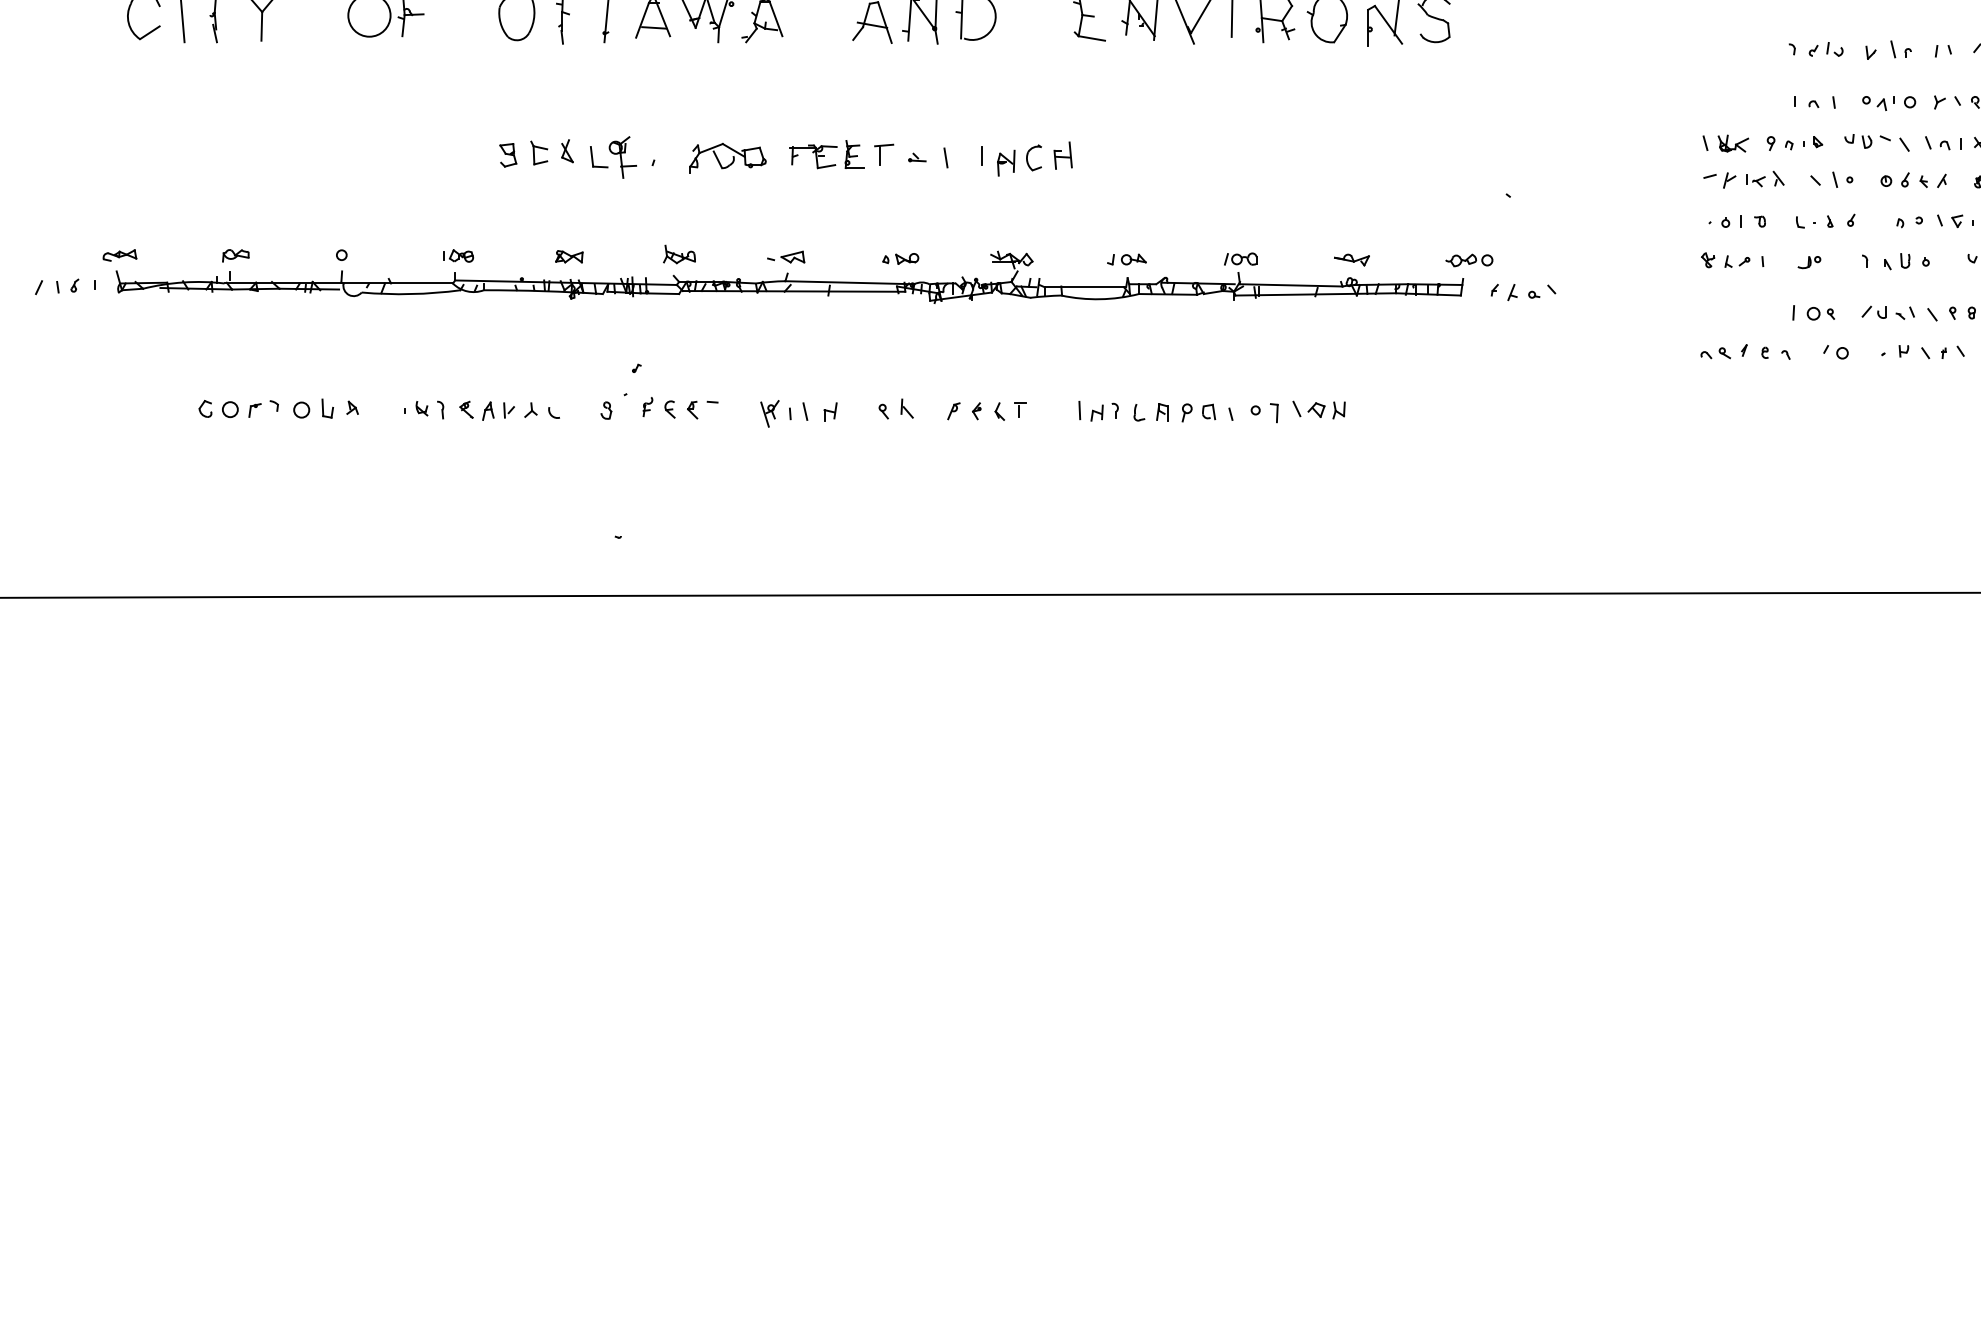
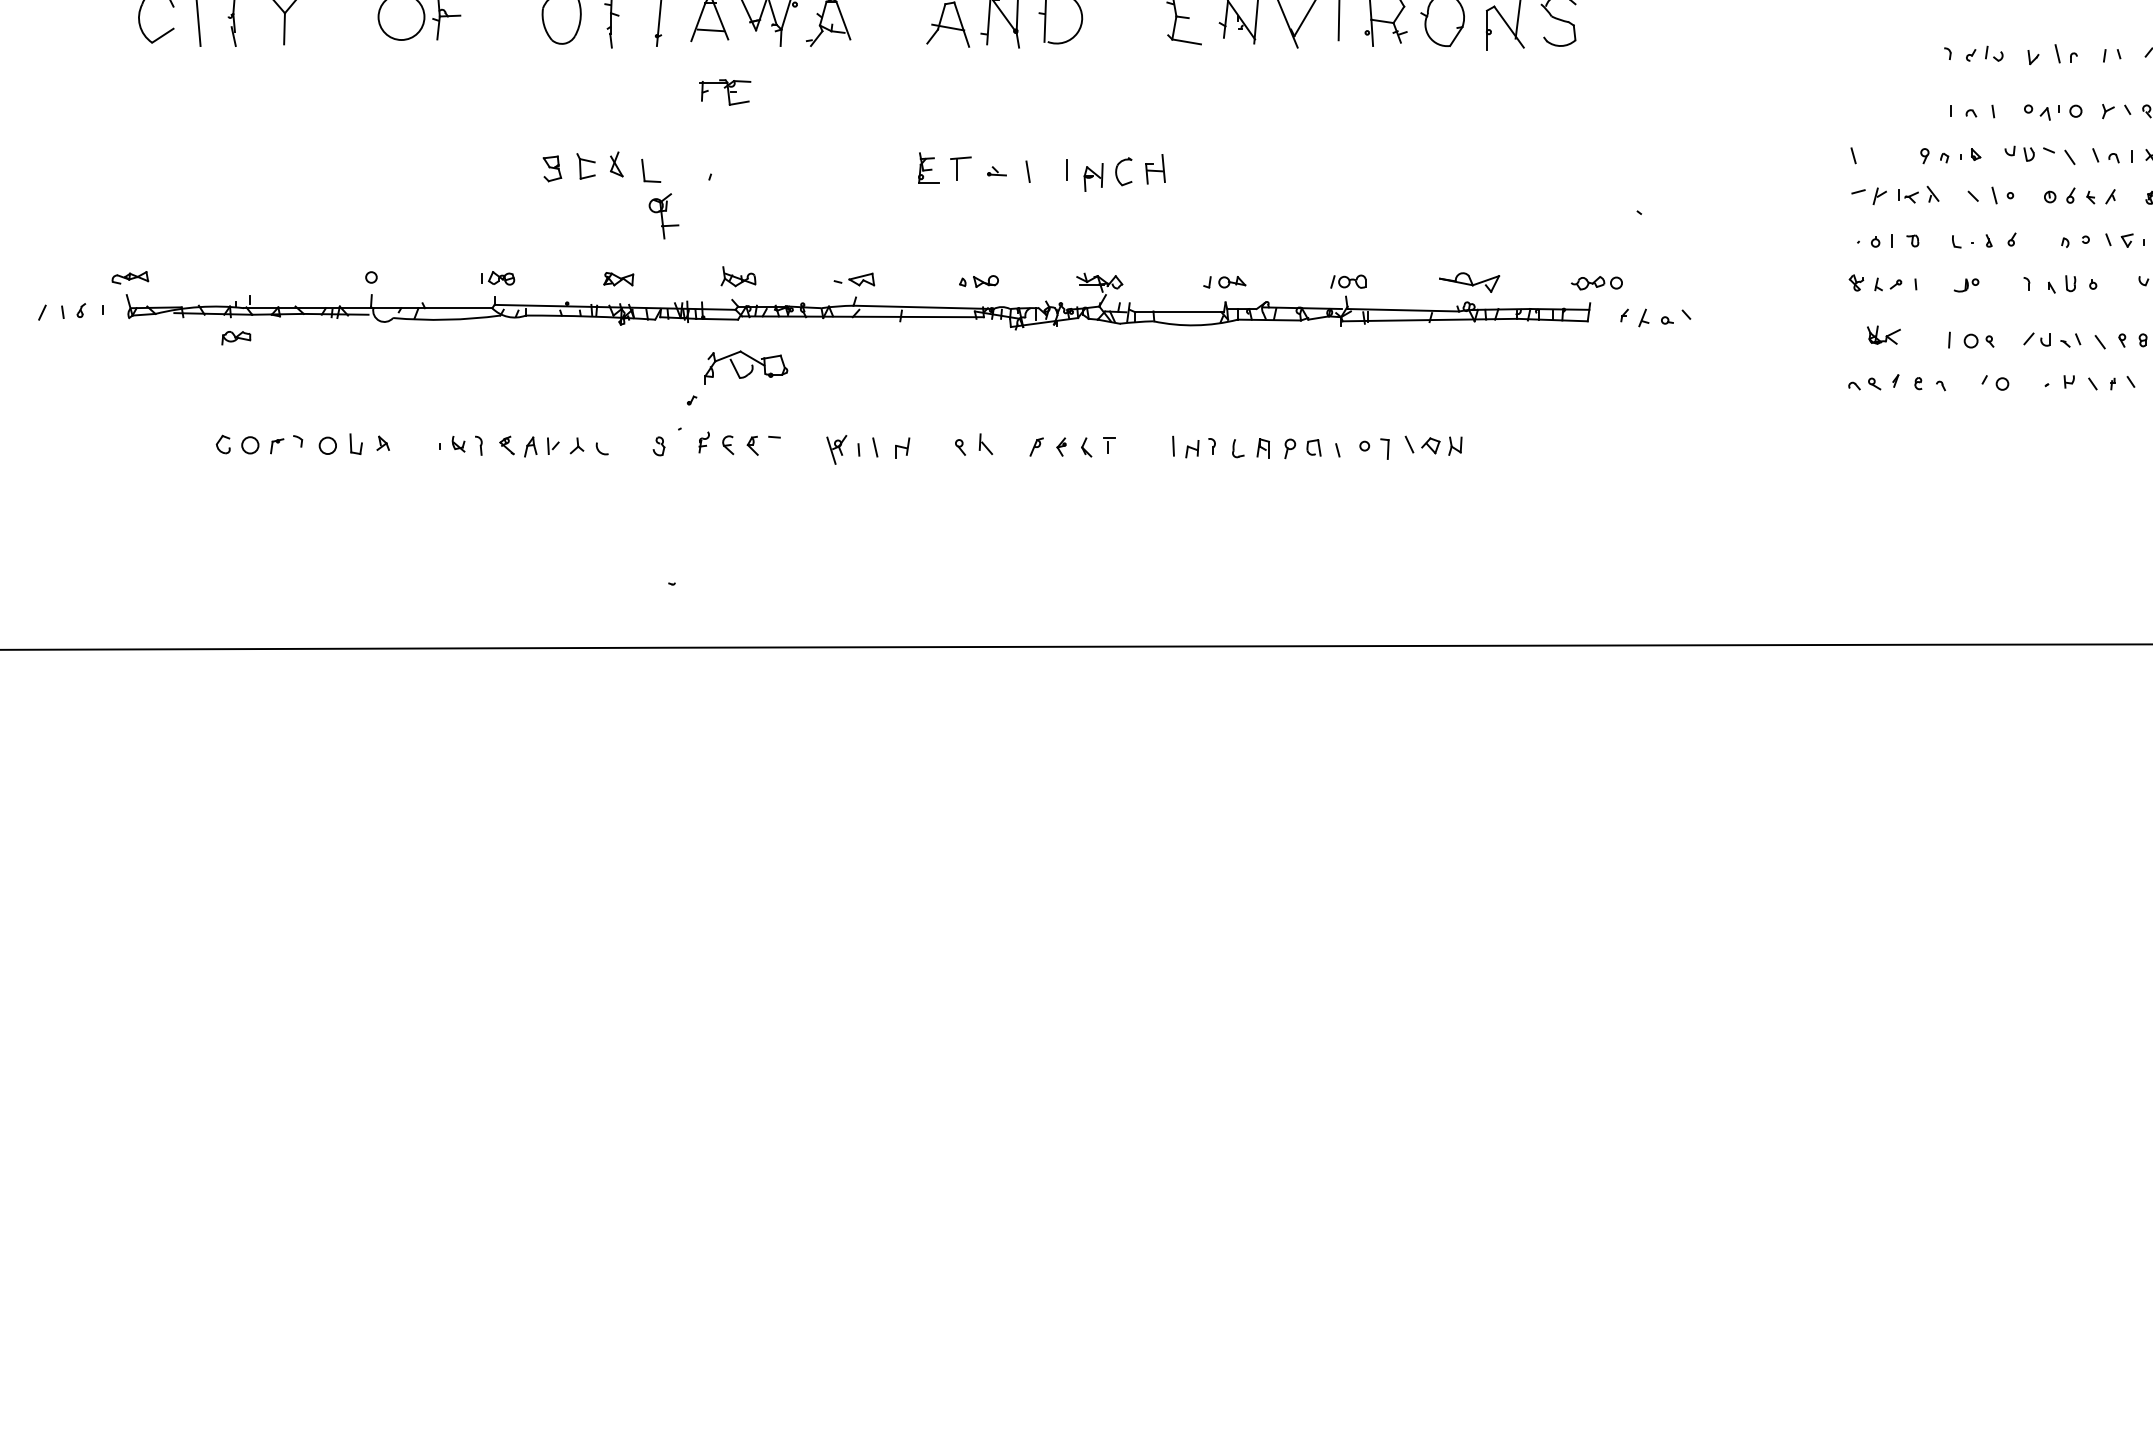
part: (1733, 142) -> (1883, 334), moved
part: (813, 156) -> (725, 92), moved
part: (622, 157) -> (663, 216), moved
part: (728, 158) -> (746, 367), moved
part: (236, 256) -> (236, 338), moved
part: (1351, 259) -> (1468, 282), size x1.6

